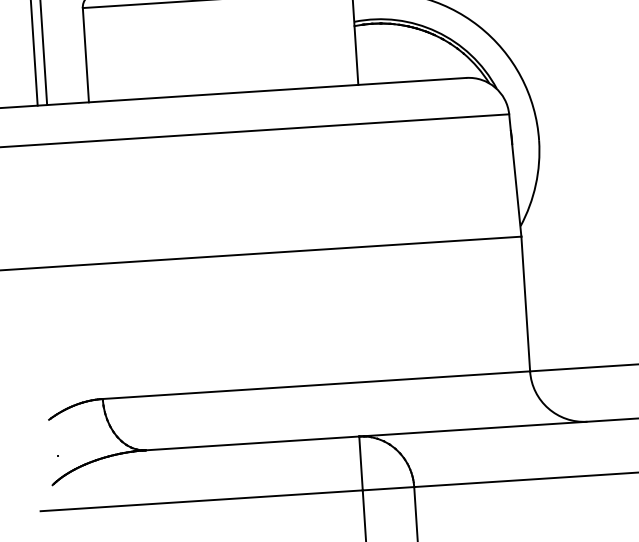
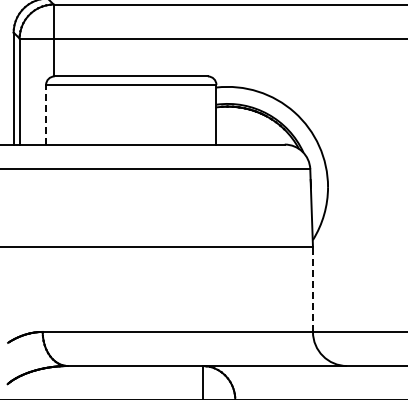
line: (86, 54) -> (46, 114), solid -> dashed
line: (525, 304) -> (312, 289), solid -> dashed

